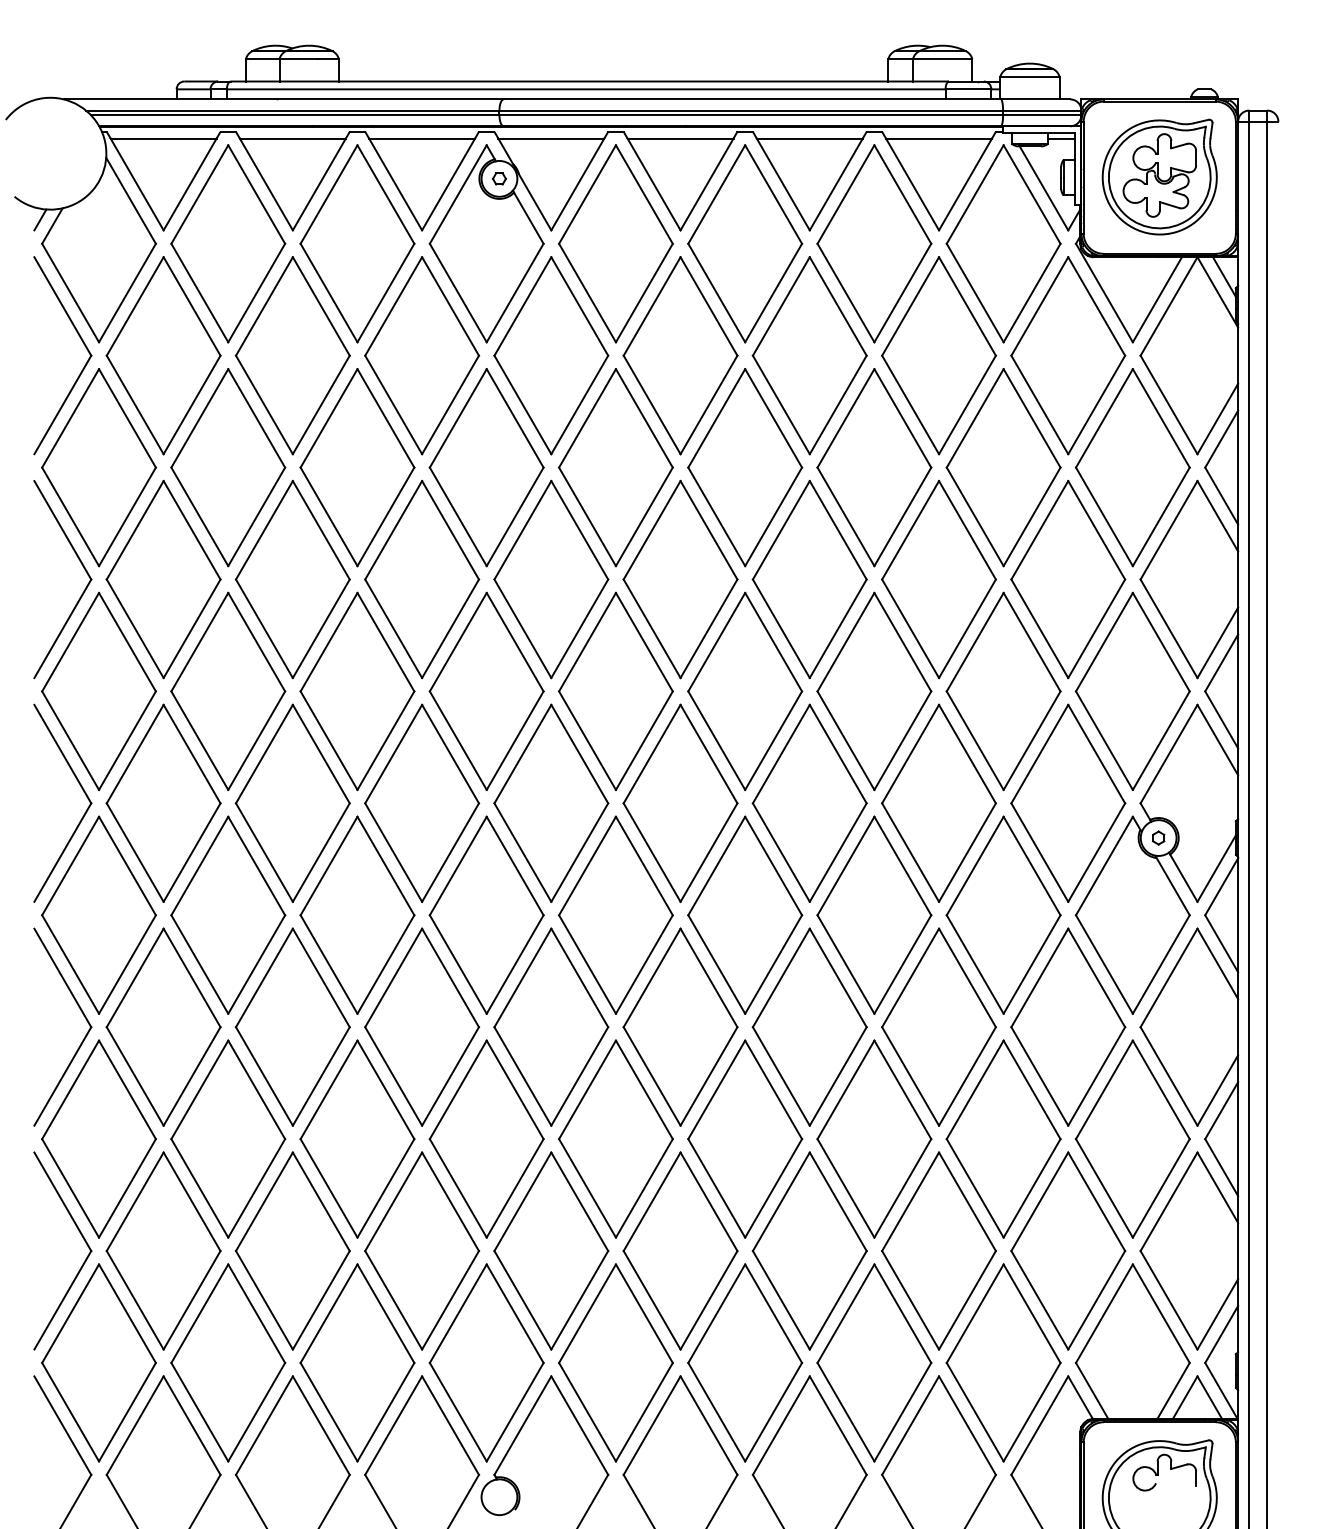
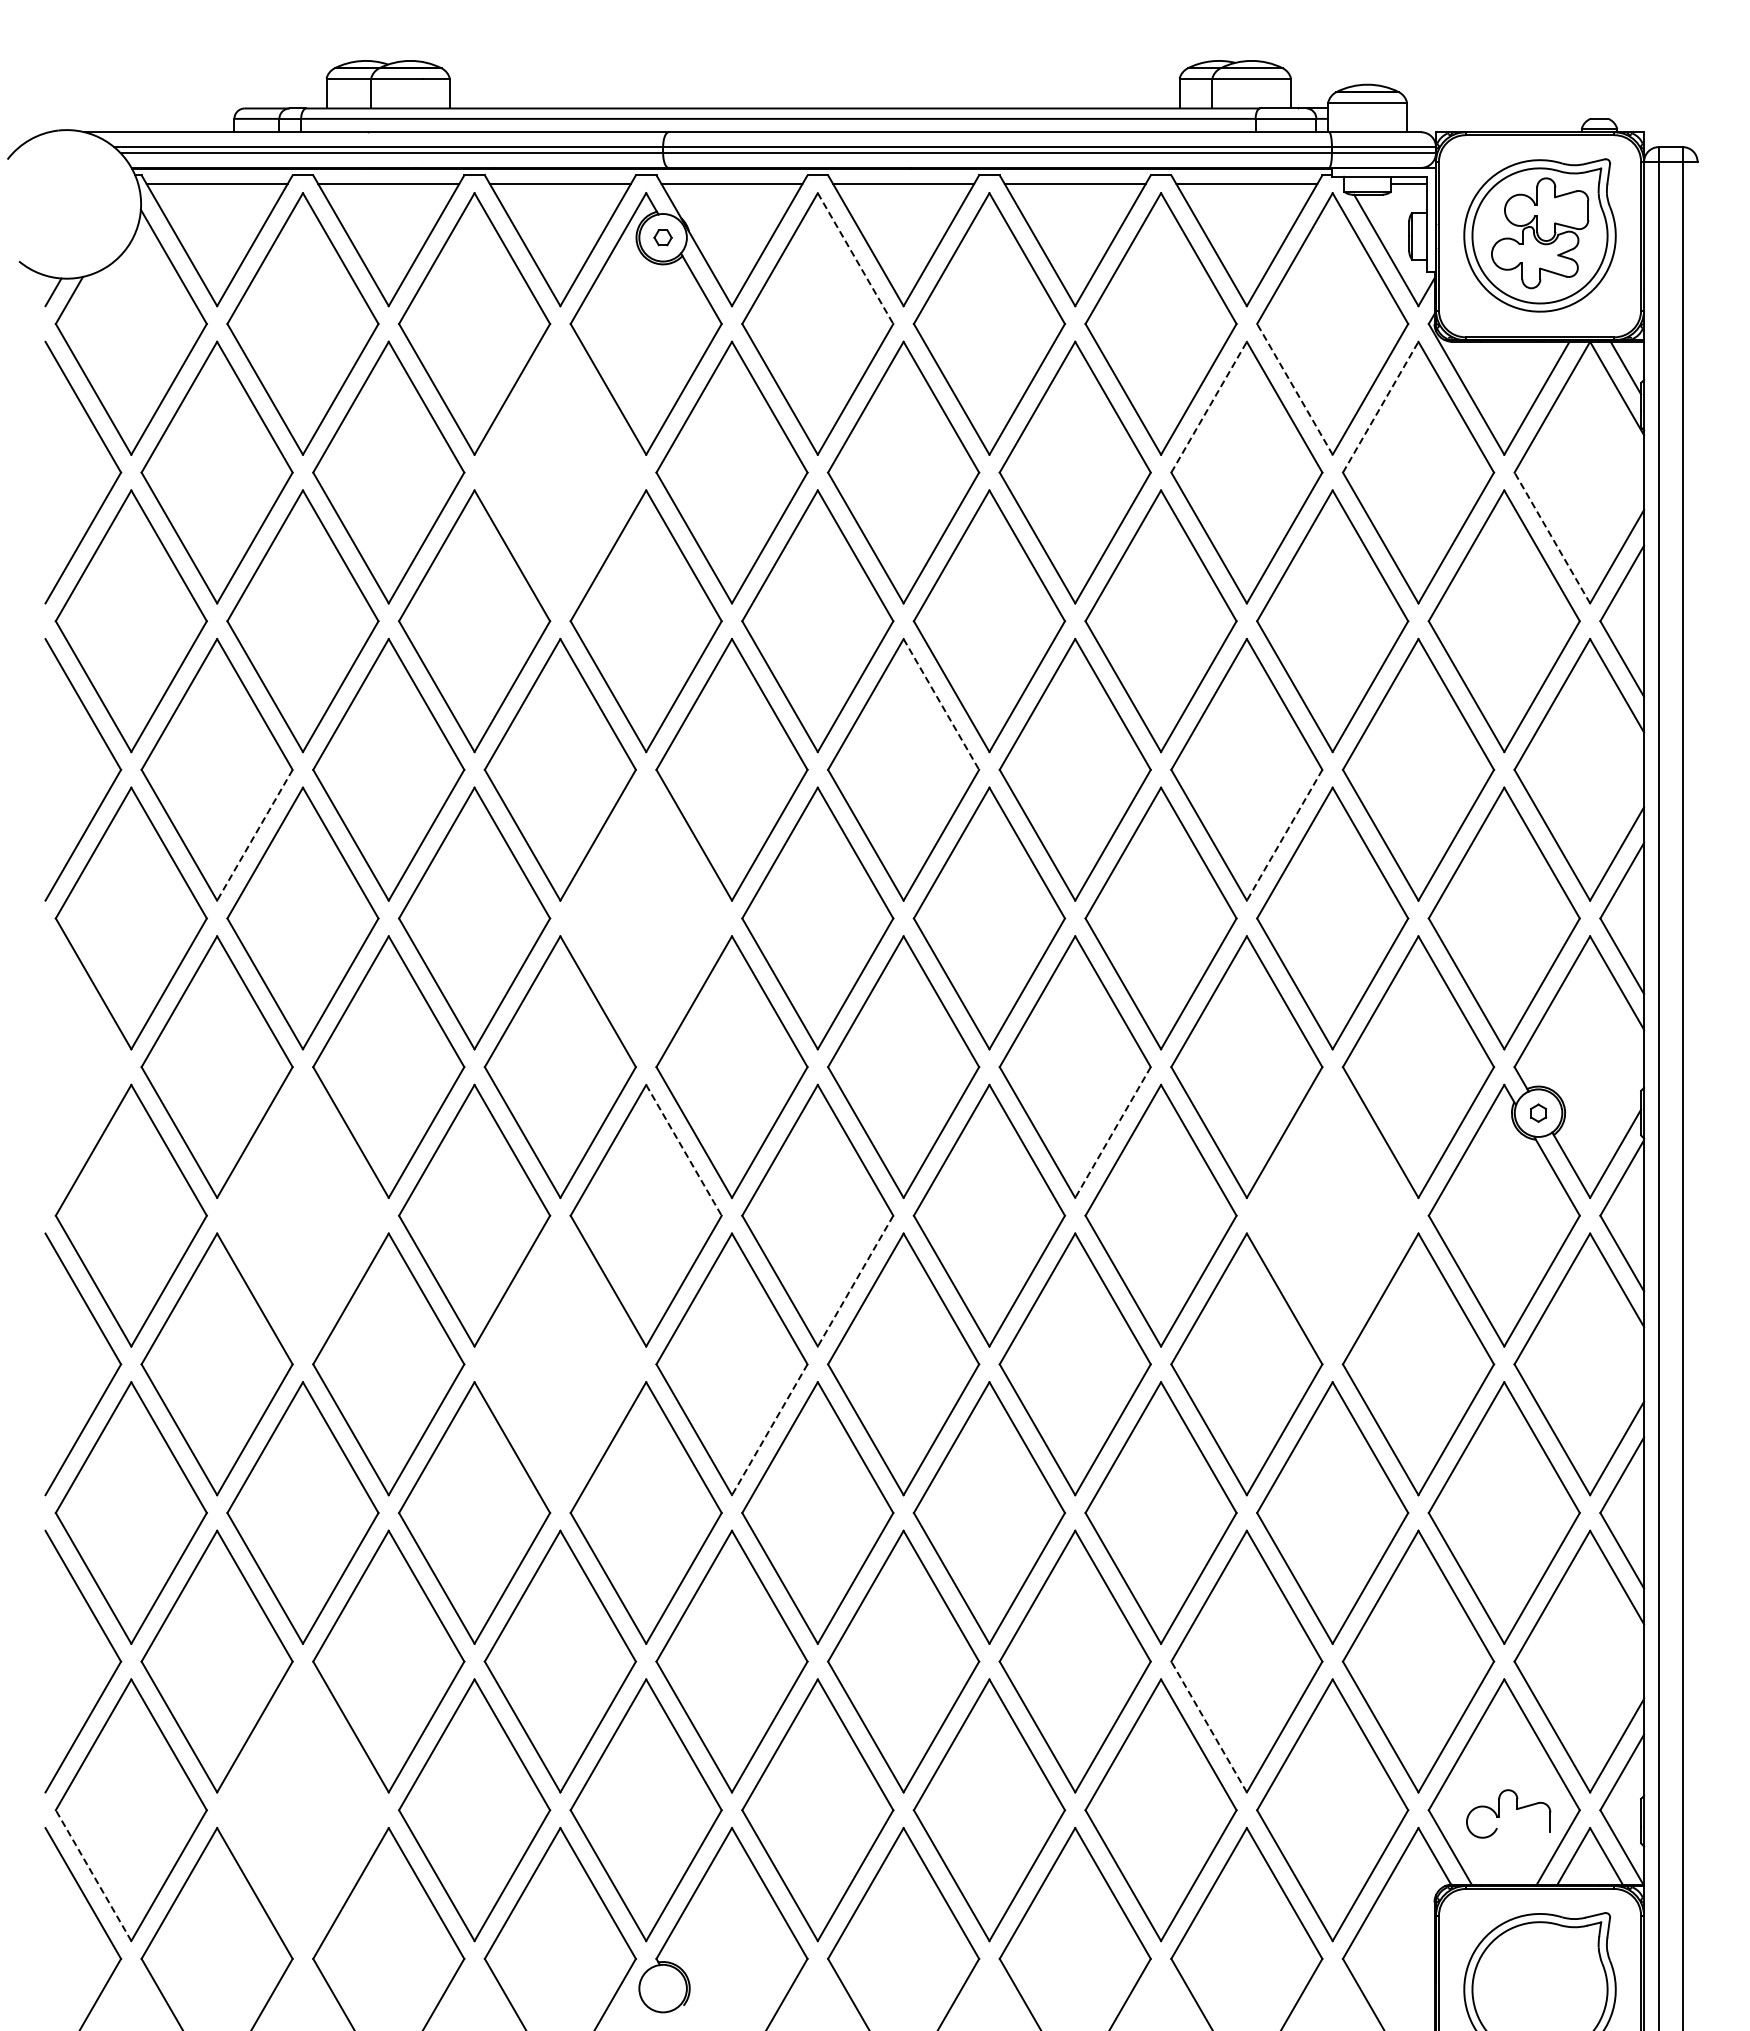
line: (644, 194) -> (855, 258), solid -> dashed
line: (974, 293) -> (1294, 389), solid -> dashed
line: (910, 306) -> (1209, 407), solid -> dashed
line: (1039, 306) -> (1380, 407), solid -> dashed
part: (421, 355) -> (559, 472), removed
line: (1169, 405) -> (1552, 538), solid -> dashed
line: (709, 530) -> (941, 704), solid -> dashed
line: (191, 628) -> (254, 835), solid -> dashed
line: (967, 628) -> (1284, 835), solid -> dashed
part: (486, 691) -> (645, 918), removed
part: (82, 790) -> (109, 1049), removed
line: (838, 852) -> (1113, 1132), solid -> dashed
line: (514, 866) -> (683, 1150), solid -> dashed
part: (227, 915) -> (302, 1215), removed
part: (1003, 915) -> (1332, 1215), removed
line: (644, 964) -> (855, 1281), solid -> dashed
part: (421, 1027) -> (559, 1364), removed
line: (579, 1076) -> (769, 1429), solid -> dashed
line: (910, 1300) -> (1209, 1727), solid -> dashed
part: (227, 1363) -> (302, 1810), removed
line: (70, 1412) -> (93, 1875), solid -> dashed
part: (1170, 1469) -> (1516, 1809), moved

